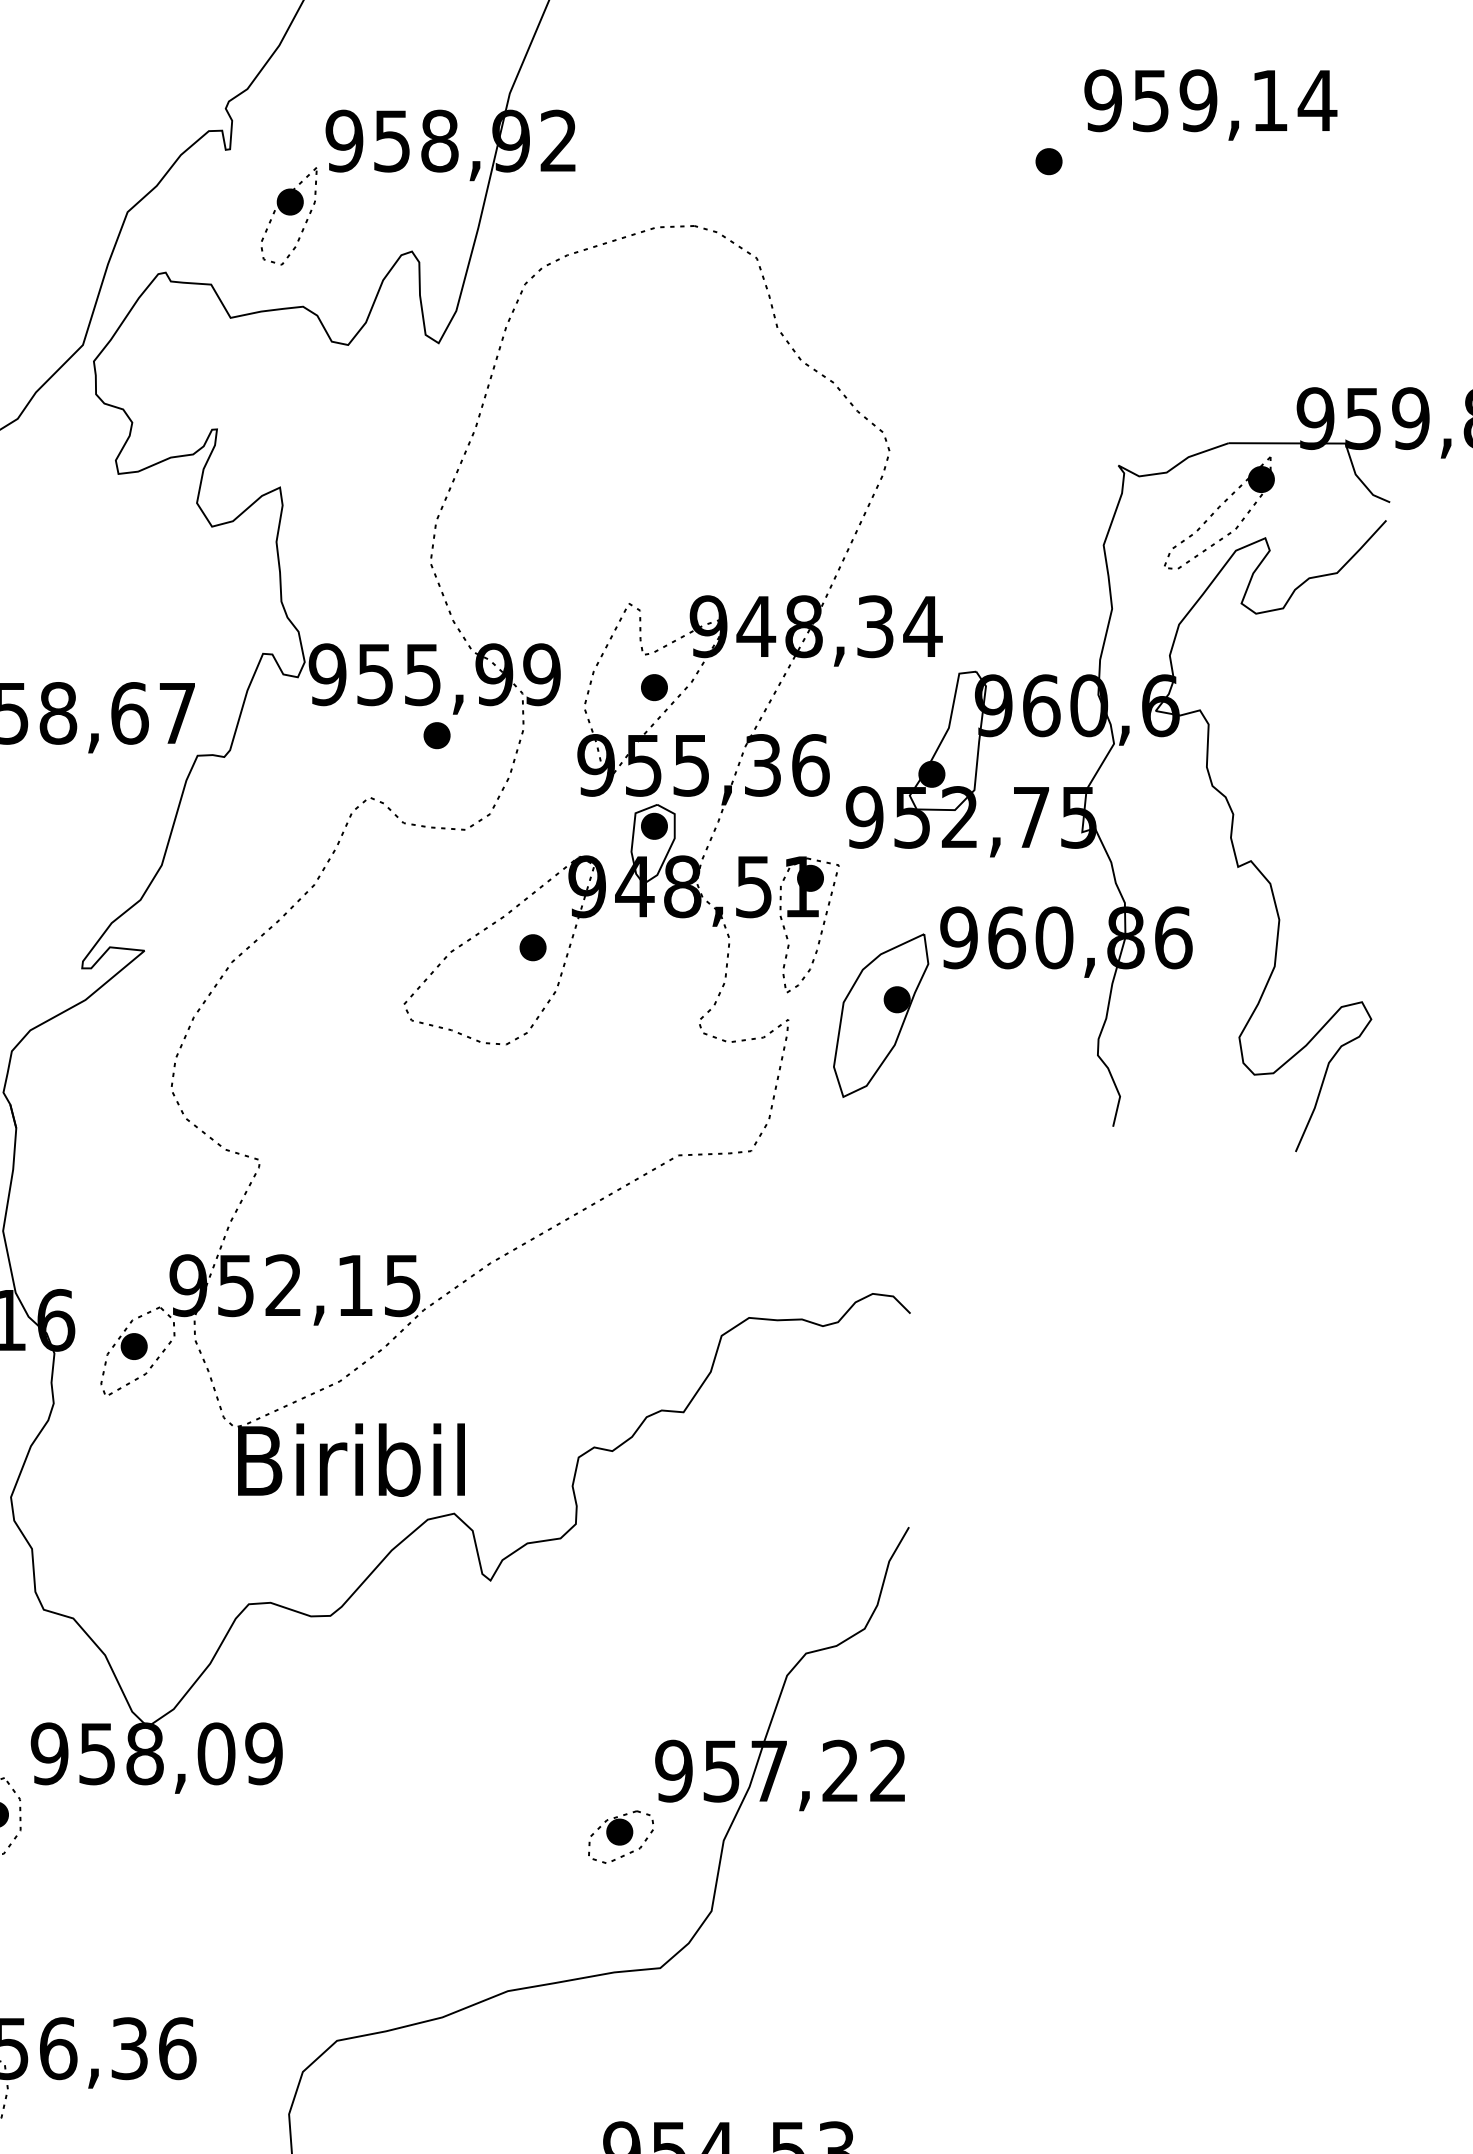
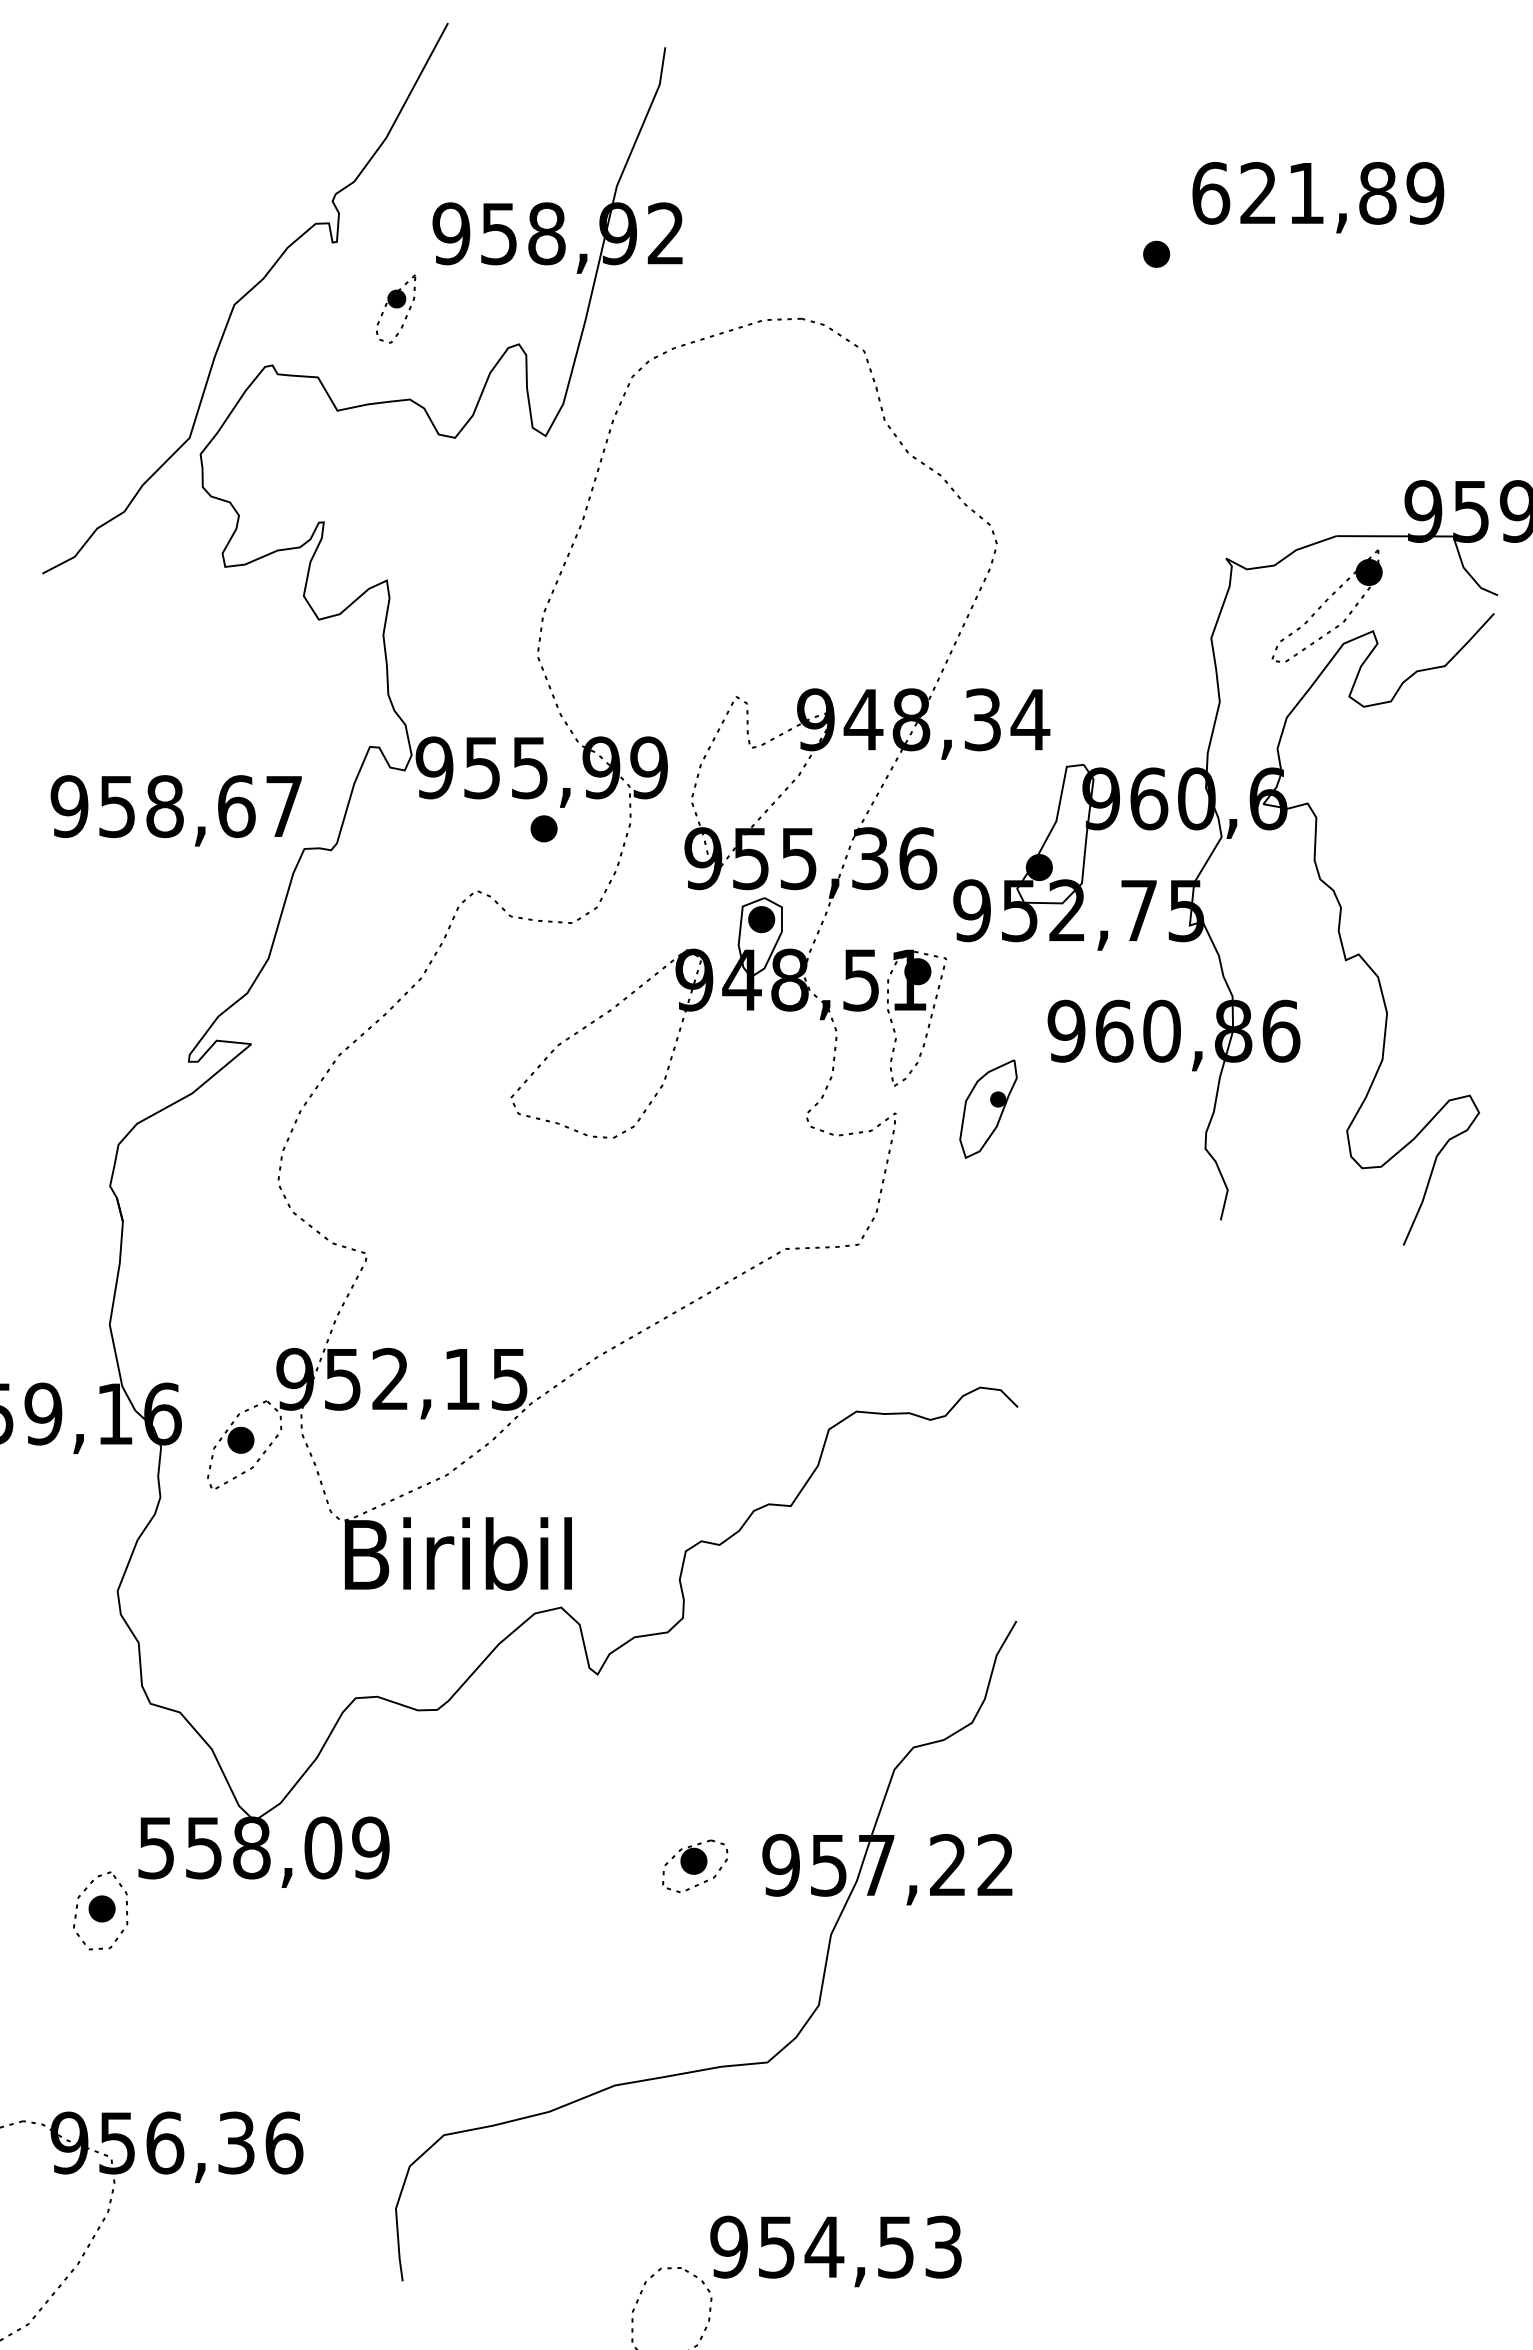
text: (1210, 99) -> (1318, 192), 959,14 -> 621,89
part: (288, 215) -> (395, 308), size x0.7
part: (654, 687) -> (761, 780), removed
part: (532, 947) -> (639, 1040), removed
part: (881, 1015) -> (988, 1108), size x0.6
text: (49, 1753) -> (156, 1847), 958,09 -> 558,09
part: (621, 1837) -> (695, 1866), moved

